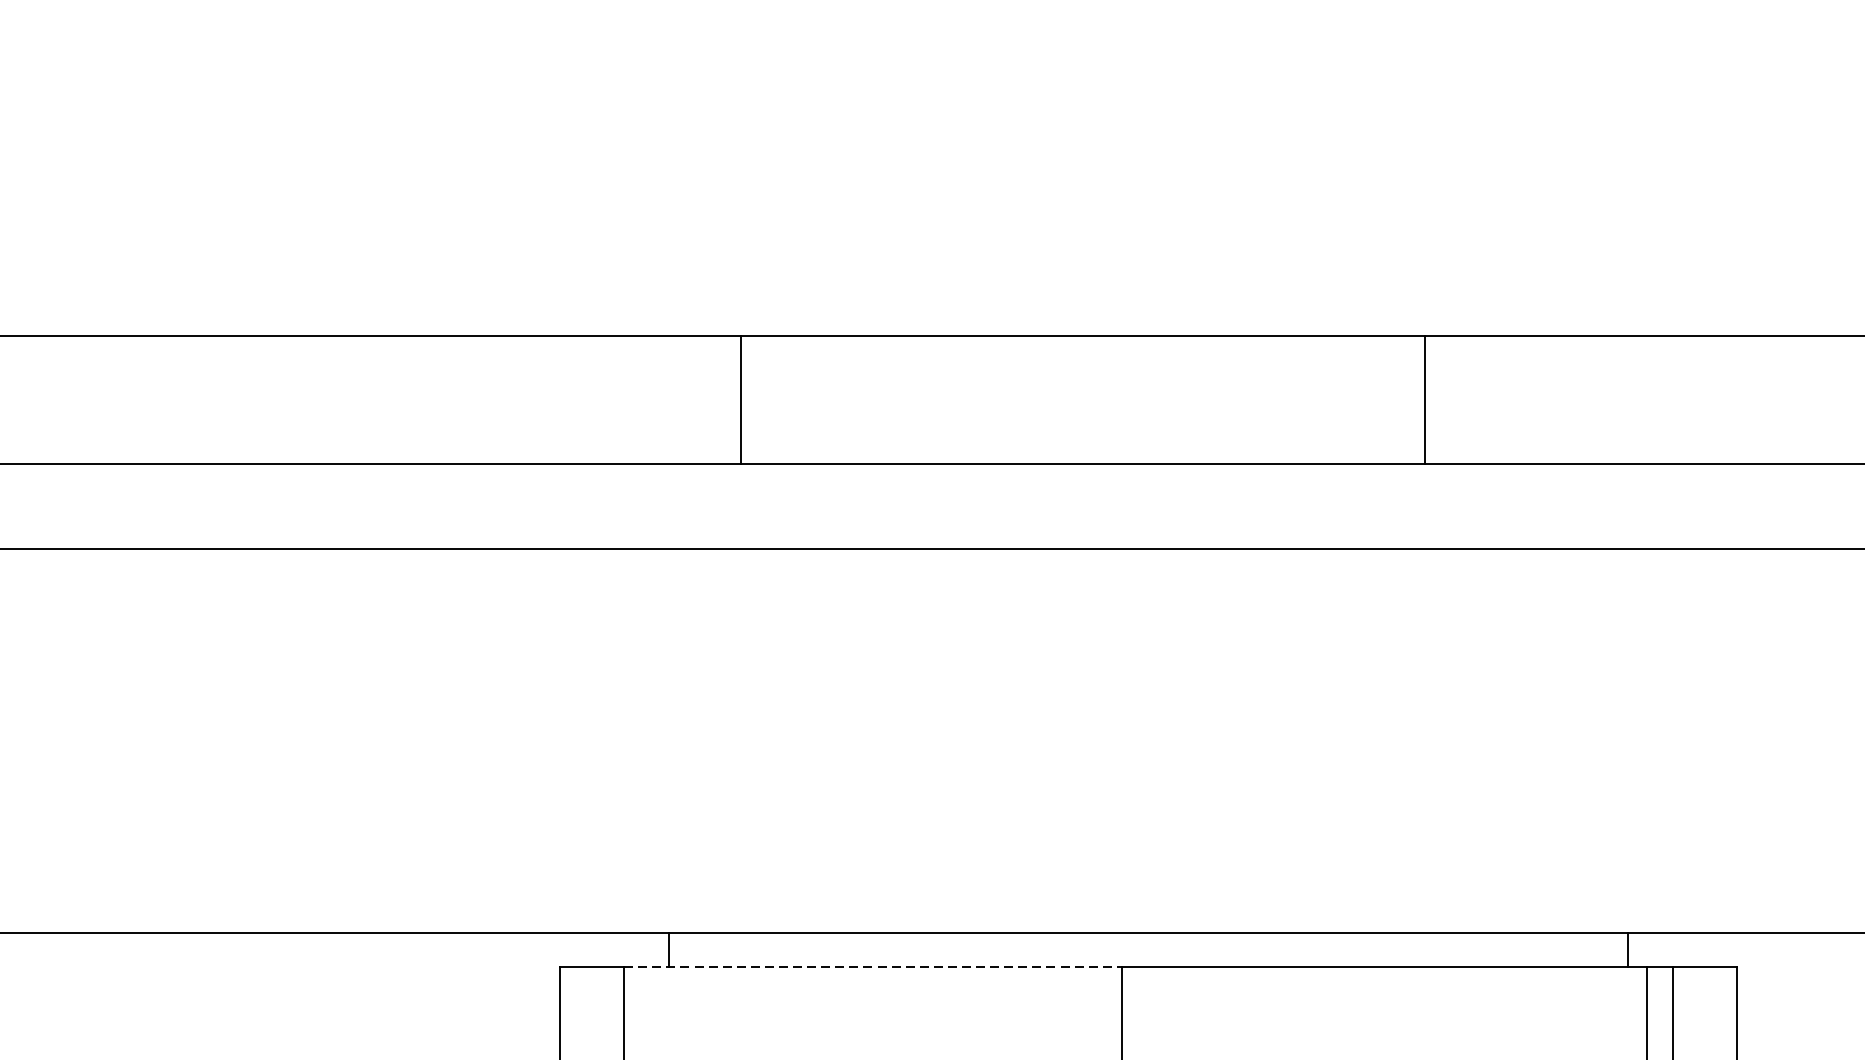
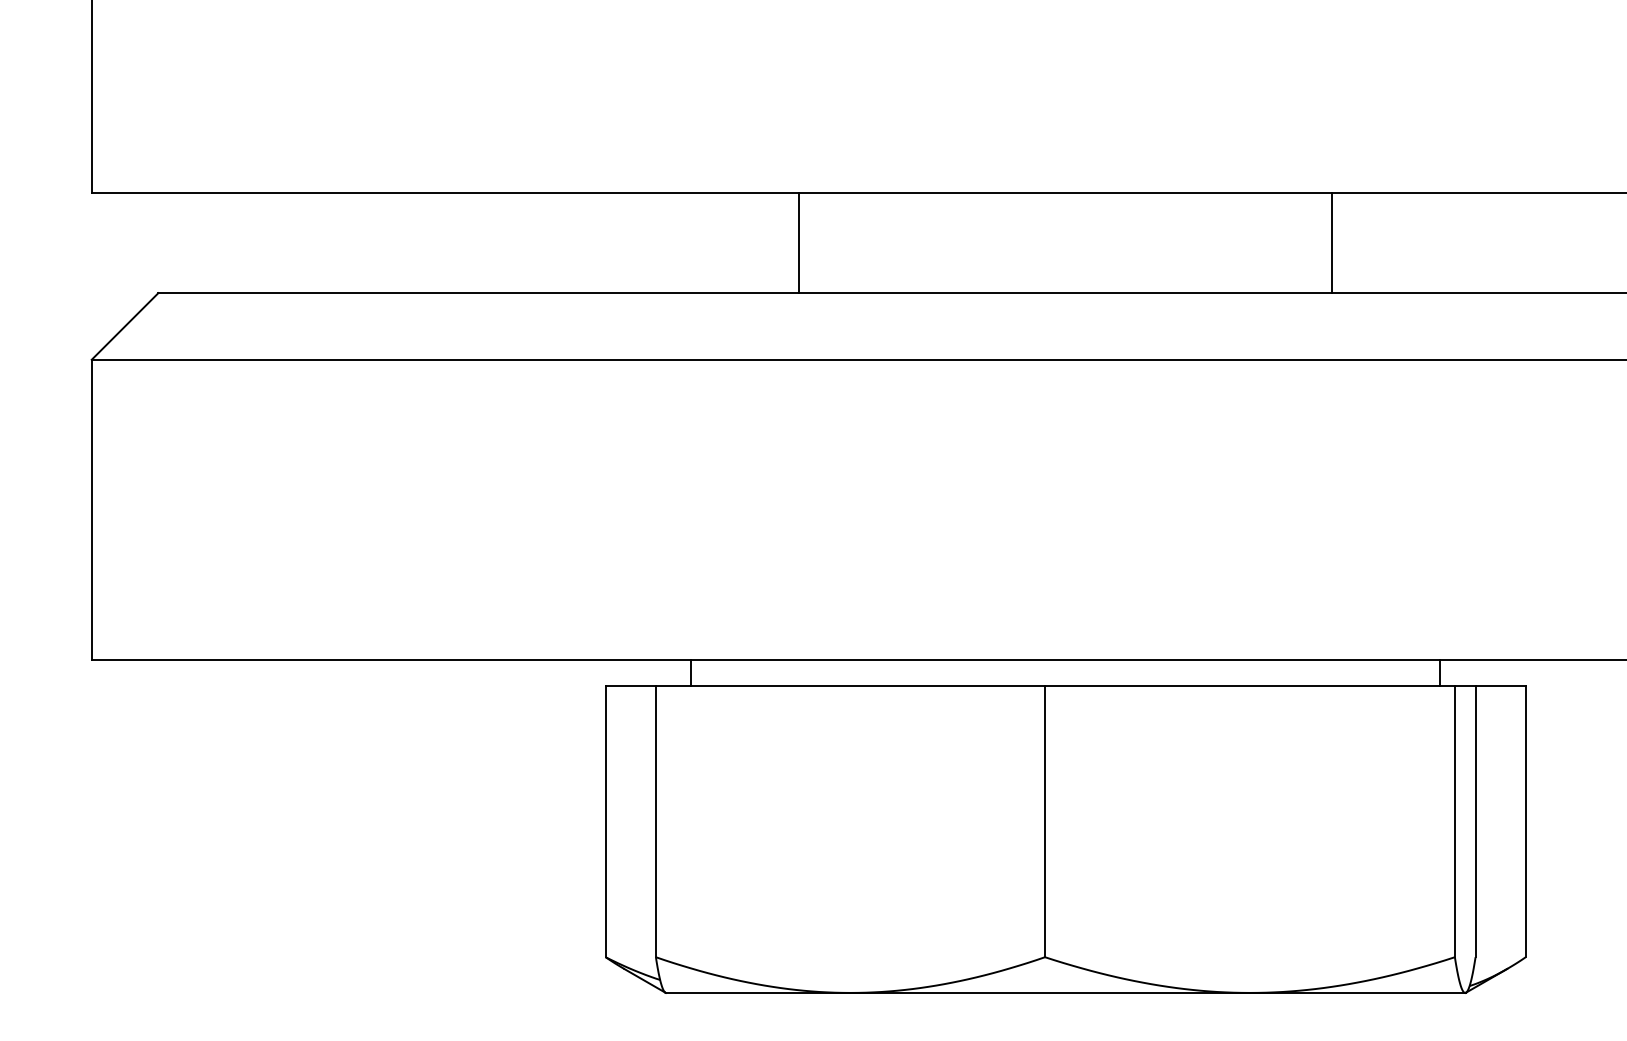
line: (741, 400) -> (799, 243), moved
line: (1424, 400) -> (1332, 243), moved
line: (873, 967) -> (850, 686), dashed -> solid

